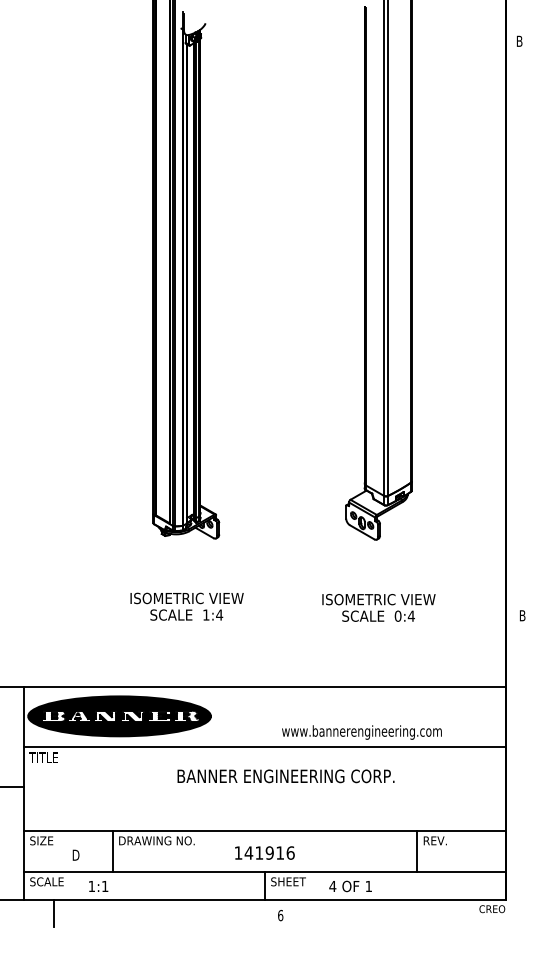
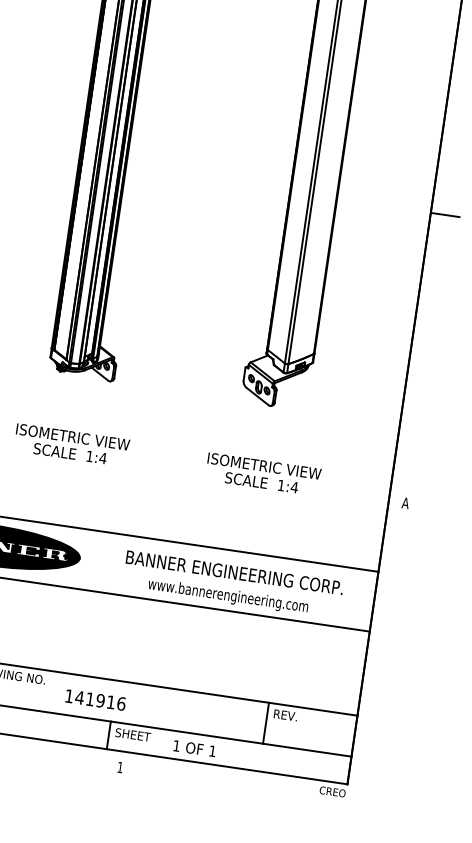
line: (520, 327) -> (445, 214), added
text: (397, 615) -> (280, 484), 0:4 -> 1:4
text: (522, 615) -> (405, 502), B -> A
text: (285, 776) -> (234, 572), moved
text: (264, 852) -> (95, 699), moved
text: (332, 886) -> (176, 745), 4 -> 1
text: (280, 915) -> (120, 767), 6 -> 1

